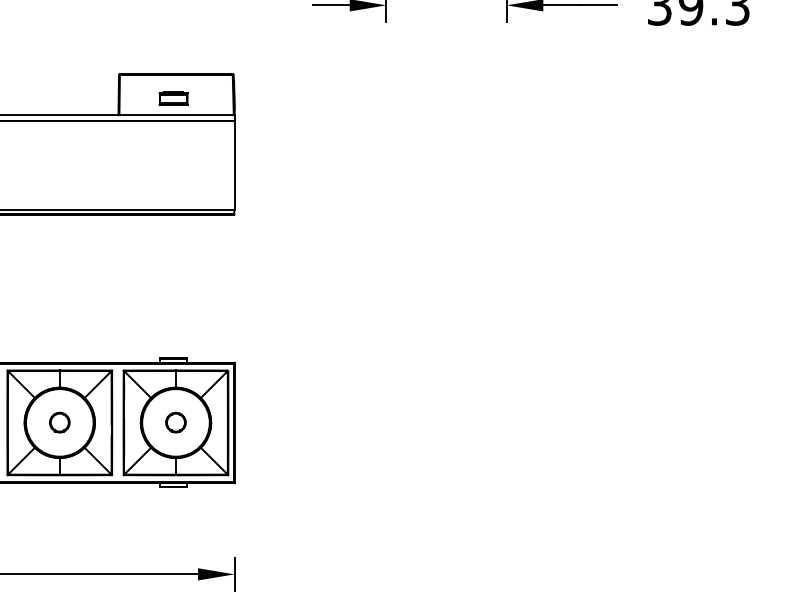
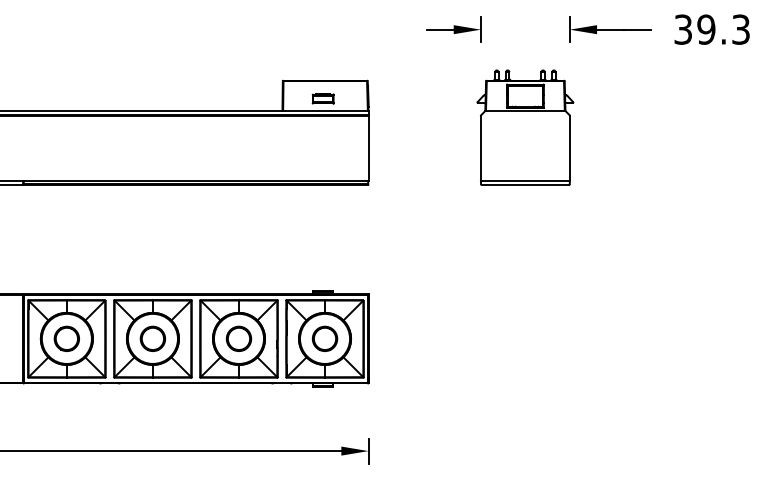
part: (446, 137) -> (525, 127), added
part: (59, 422) -> (238, 338), size x1.67
part: (175, 422) -> (324, 338), size x1.67

